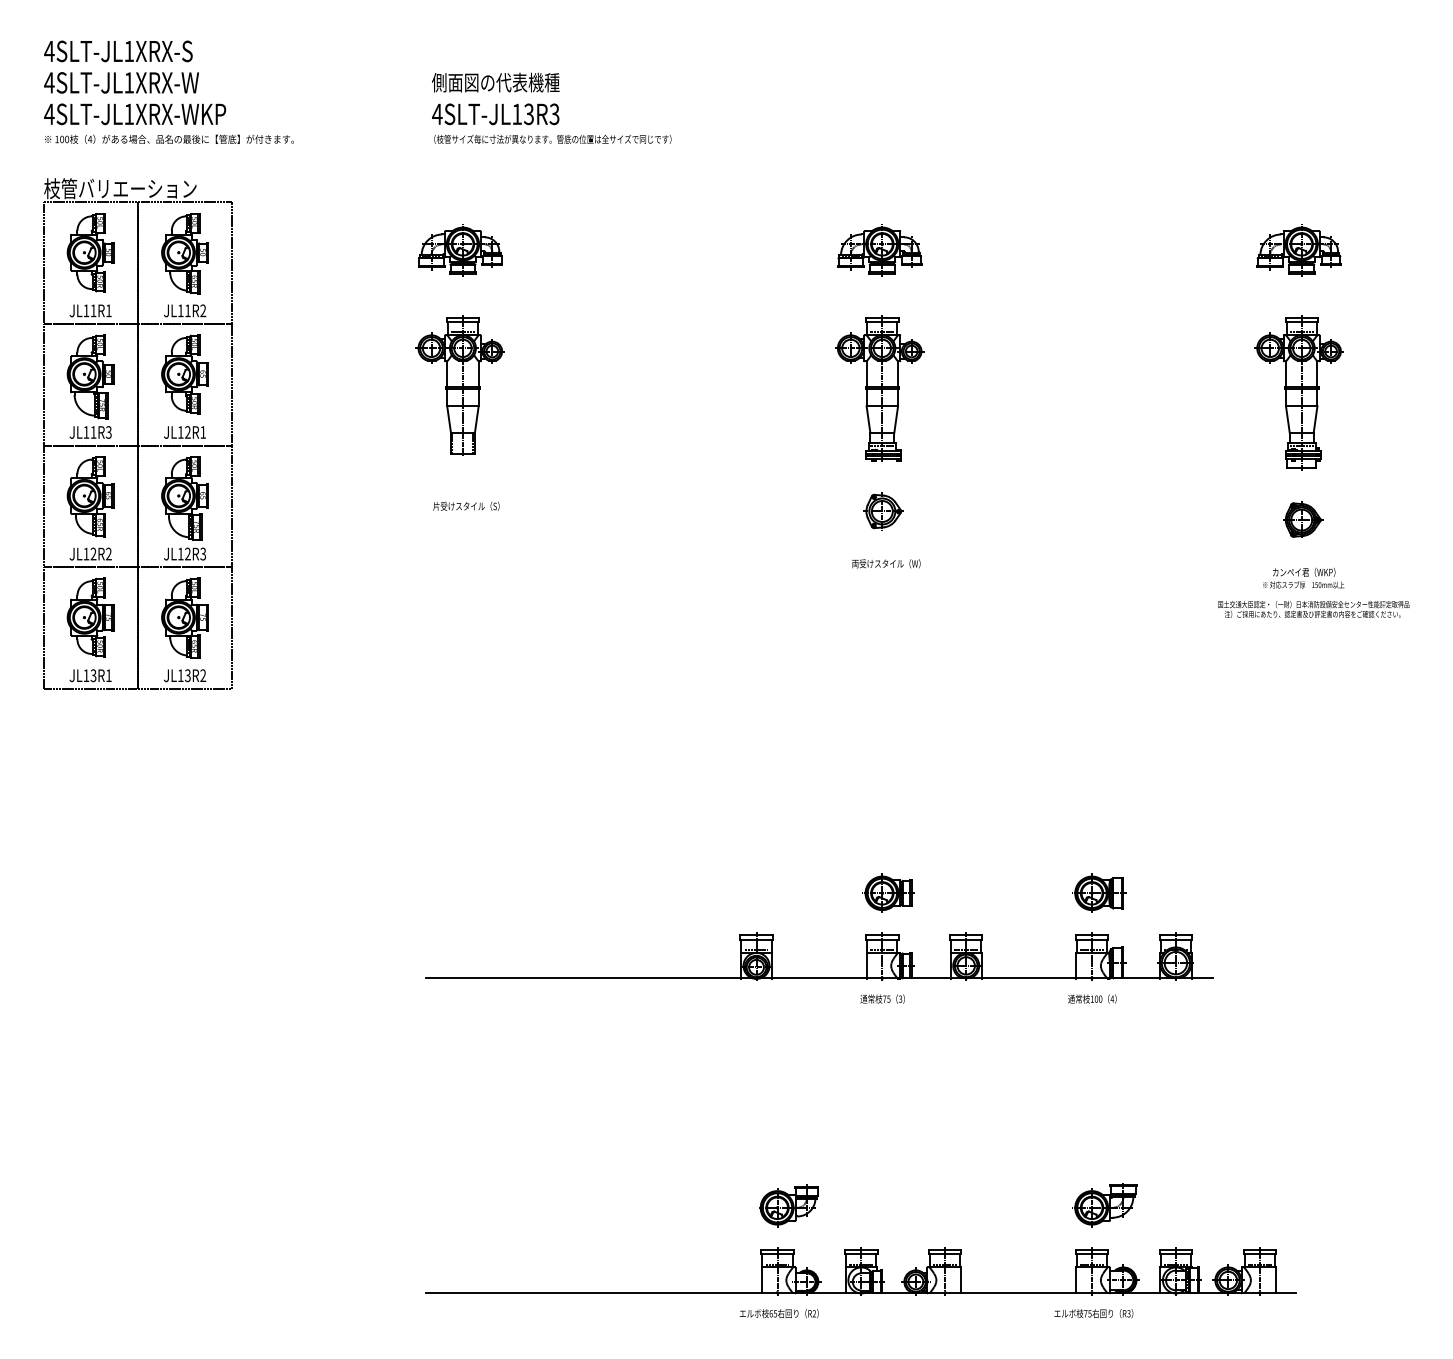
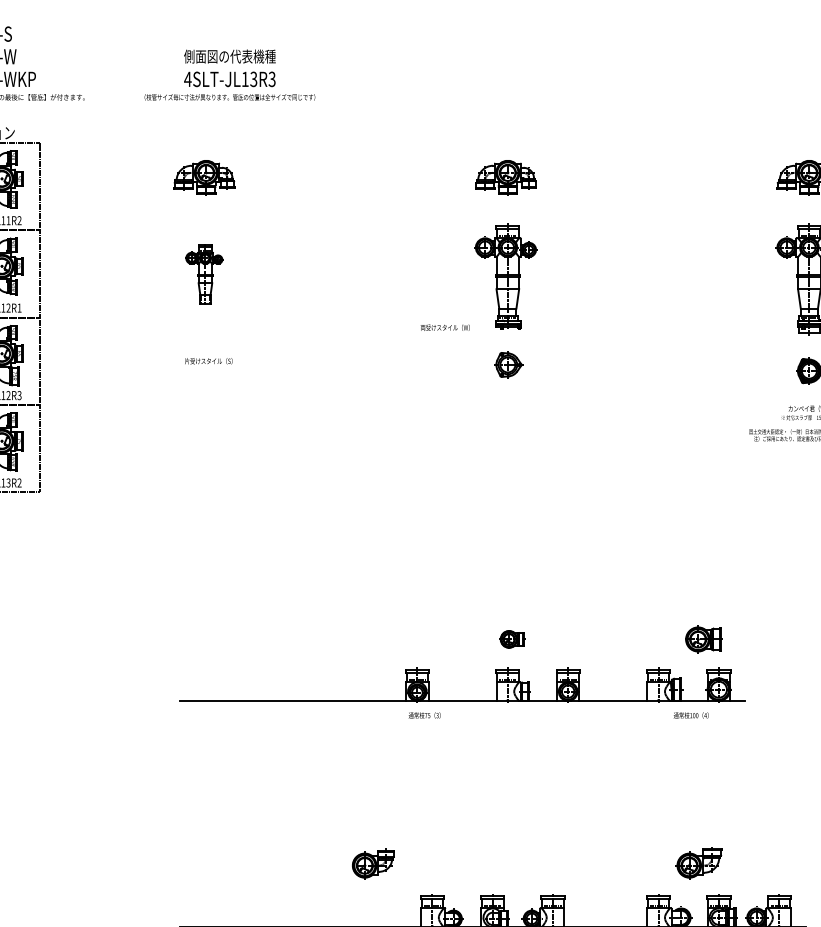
text: (552, 138) -> (229, 96), moved
part: (459, 385) -> (203, 274), size x0.6
text: (886, 563) -> (445, 327), moved
part: (888, 892) -> (512, 638), size x0.7
part: (1099, 892) -> (703, 638), moved
text: (882, 998) -> (424, 715), moved
text: (1092, 998) -> (691, 715), moved
part: (788, 1205) -> (372, 863), moved
part: (1104, 1205) -> (698, 863), moved

